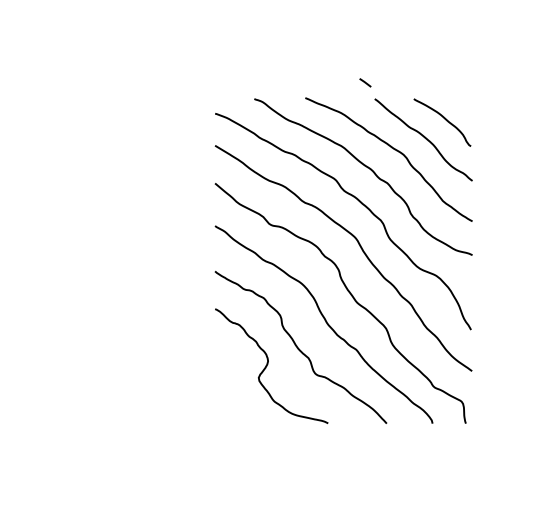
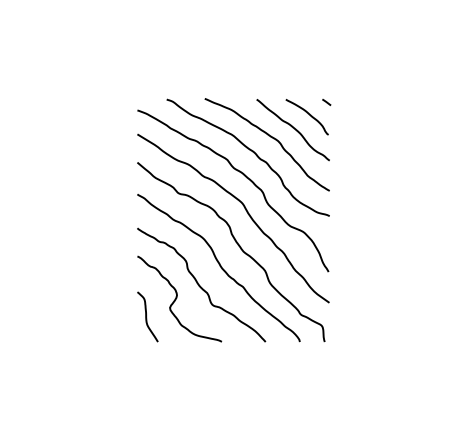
curve: (365, 82) -> (326, 102), moved
curve: (227, 389) -> (146, 316), added

